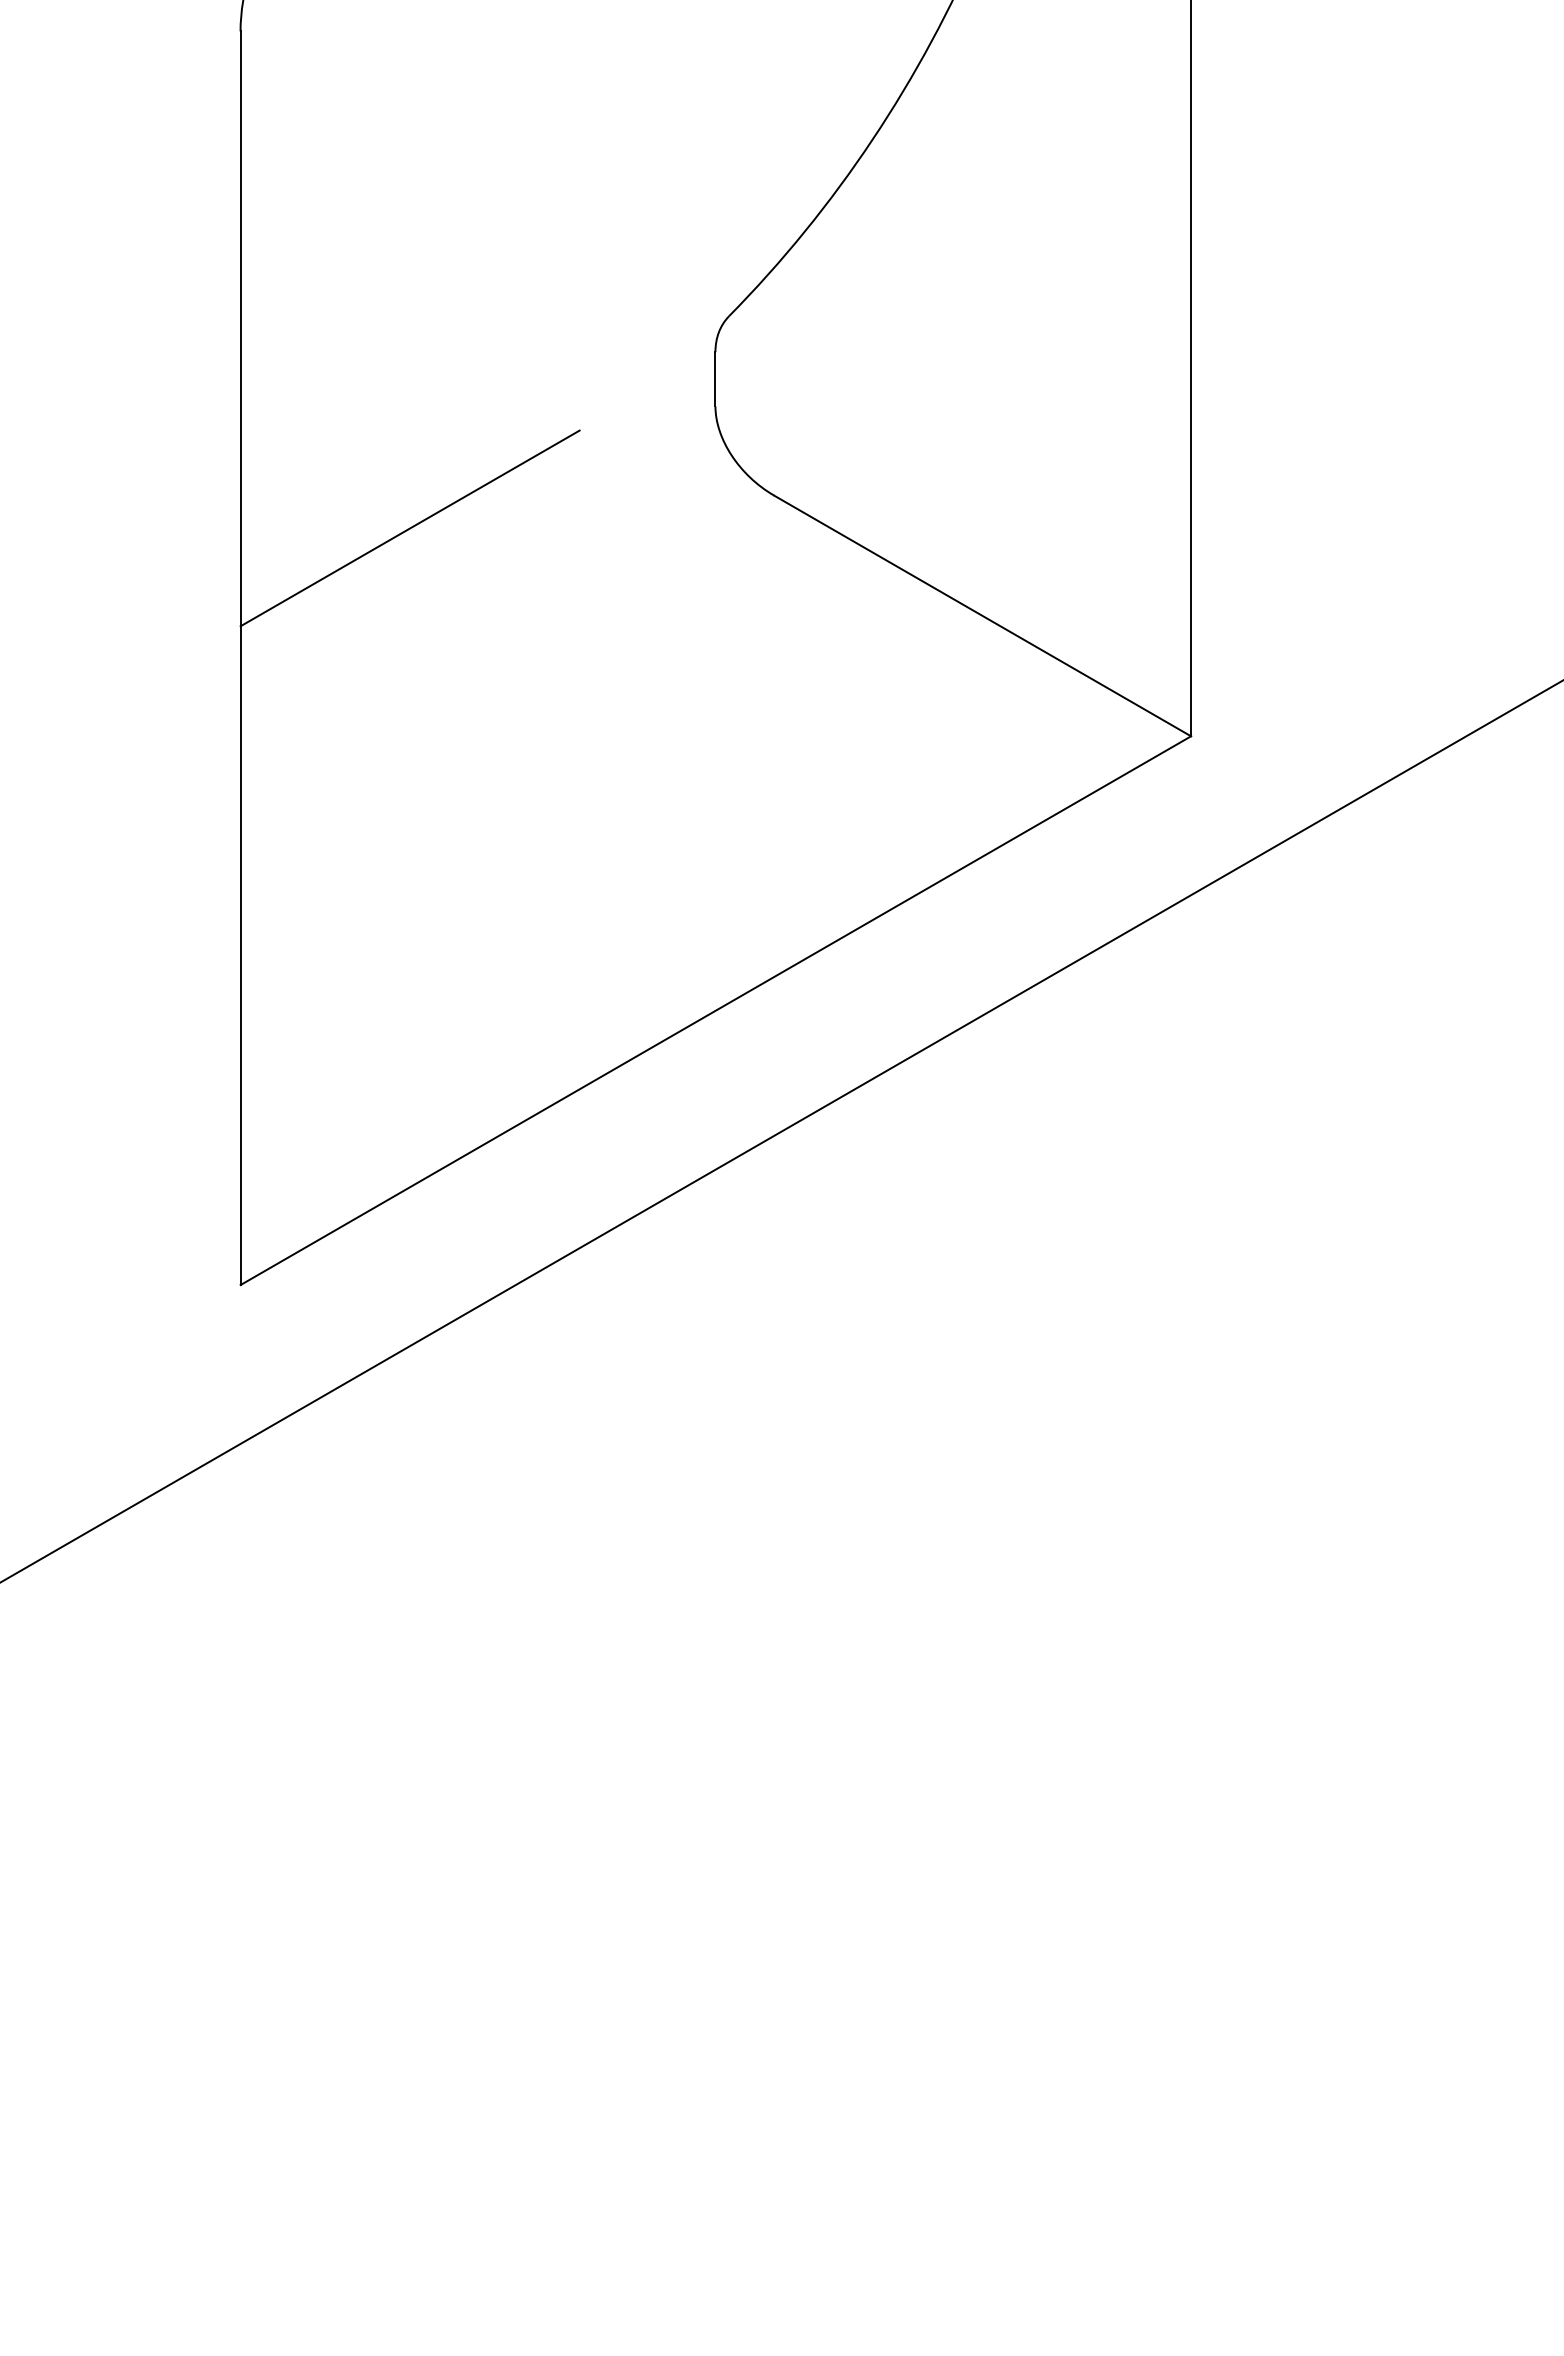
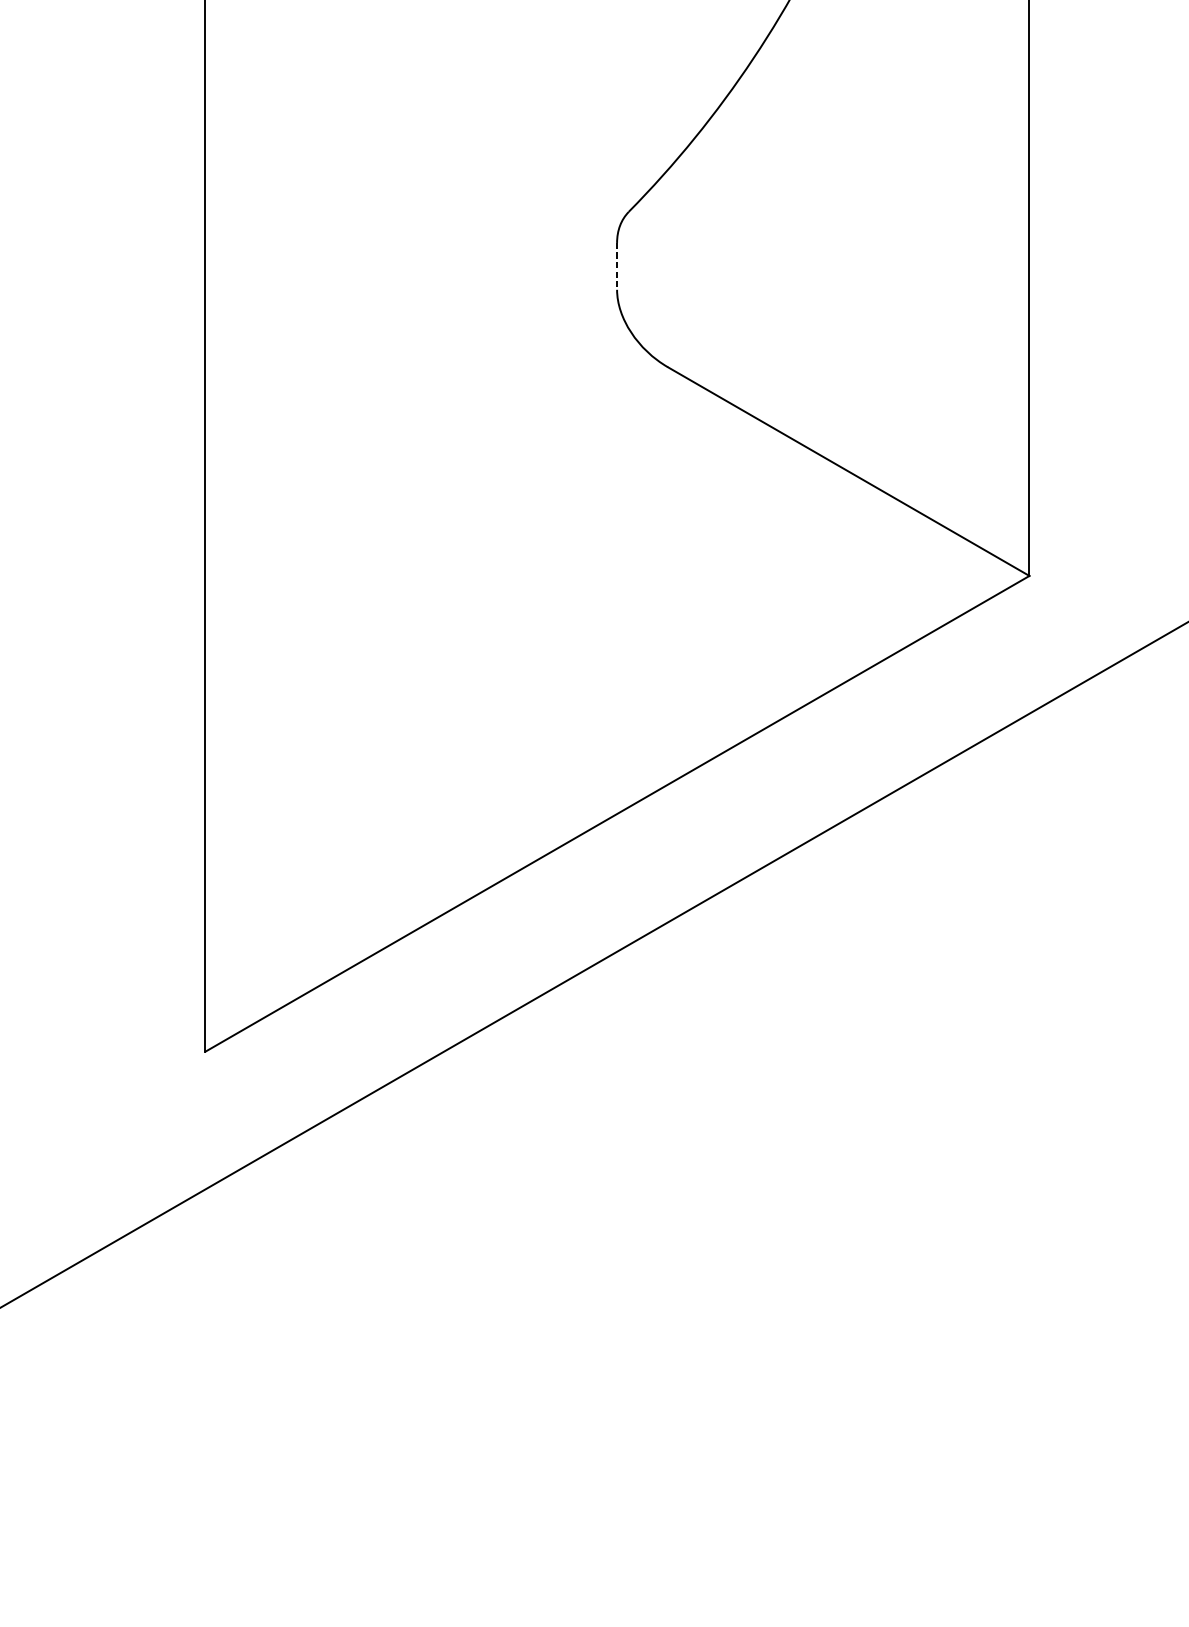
line: (715, 379) -> (617, 266), solid -> dashed
line: (409, 528) -> (351, 395), removed

